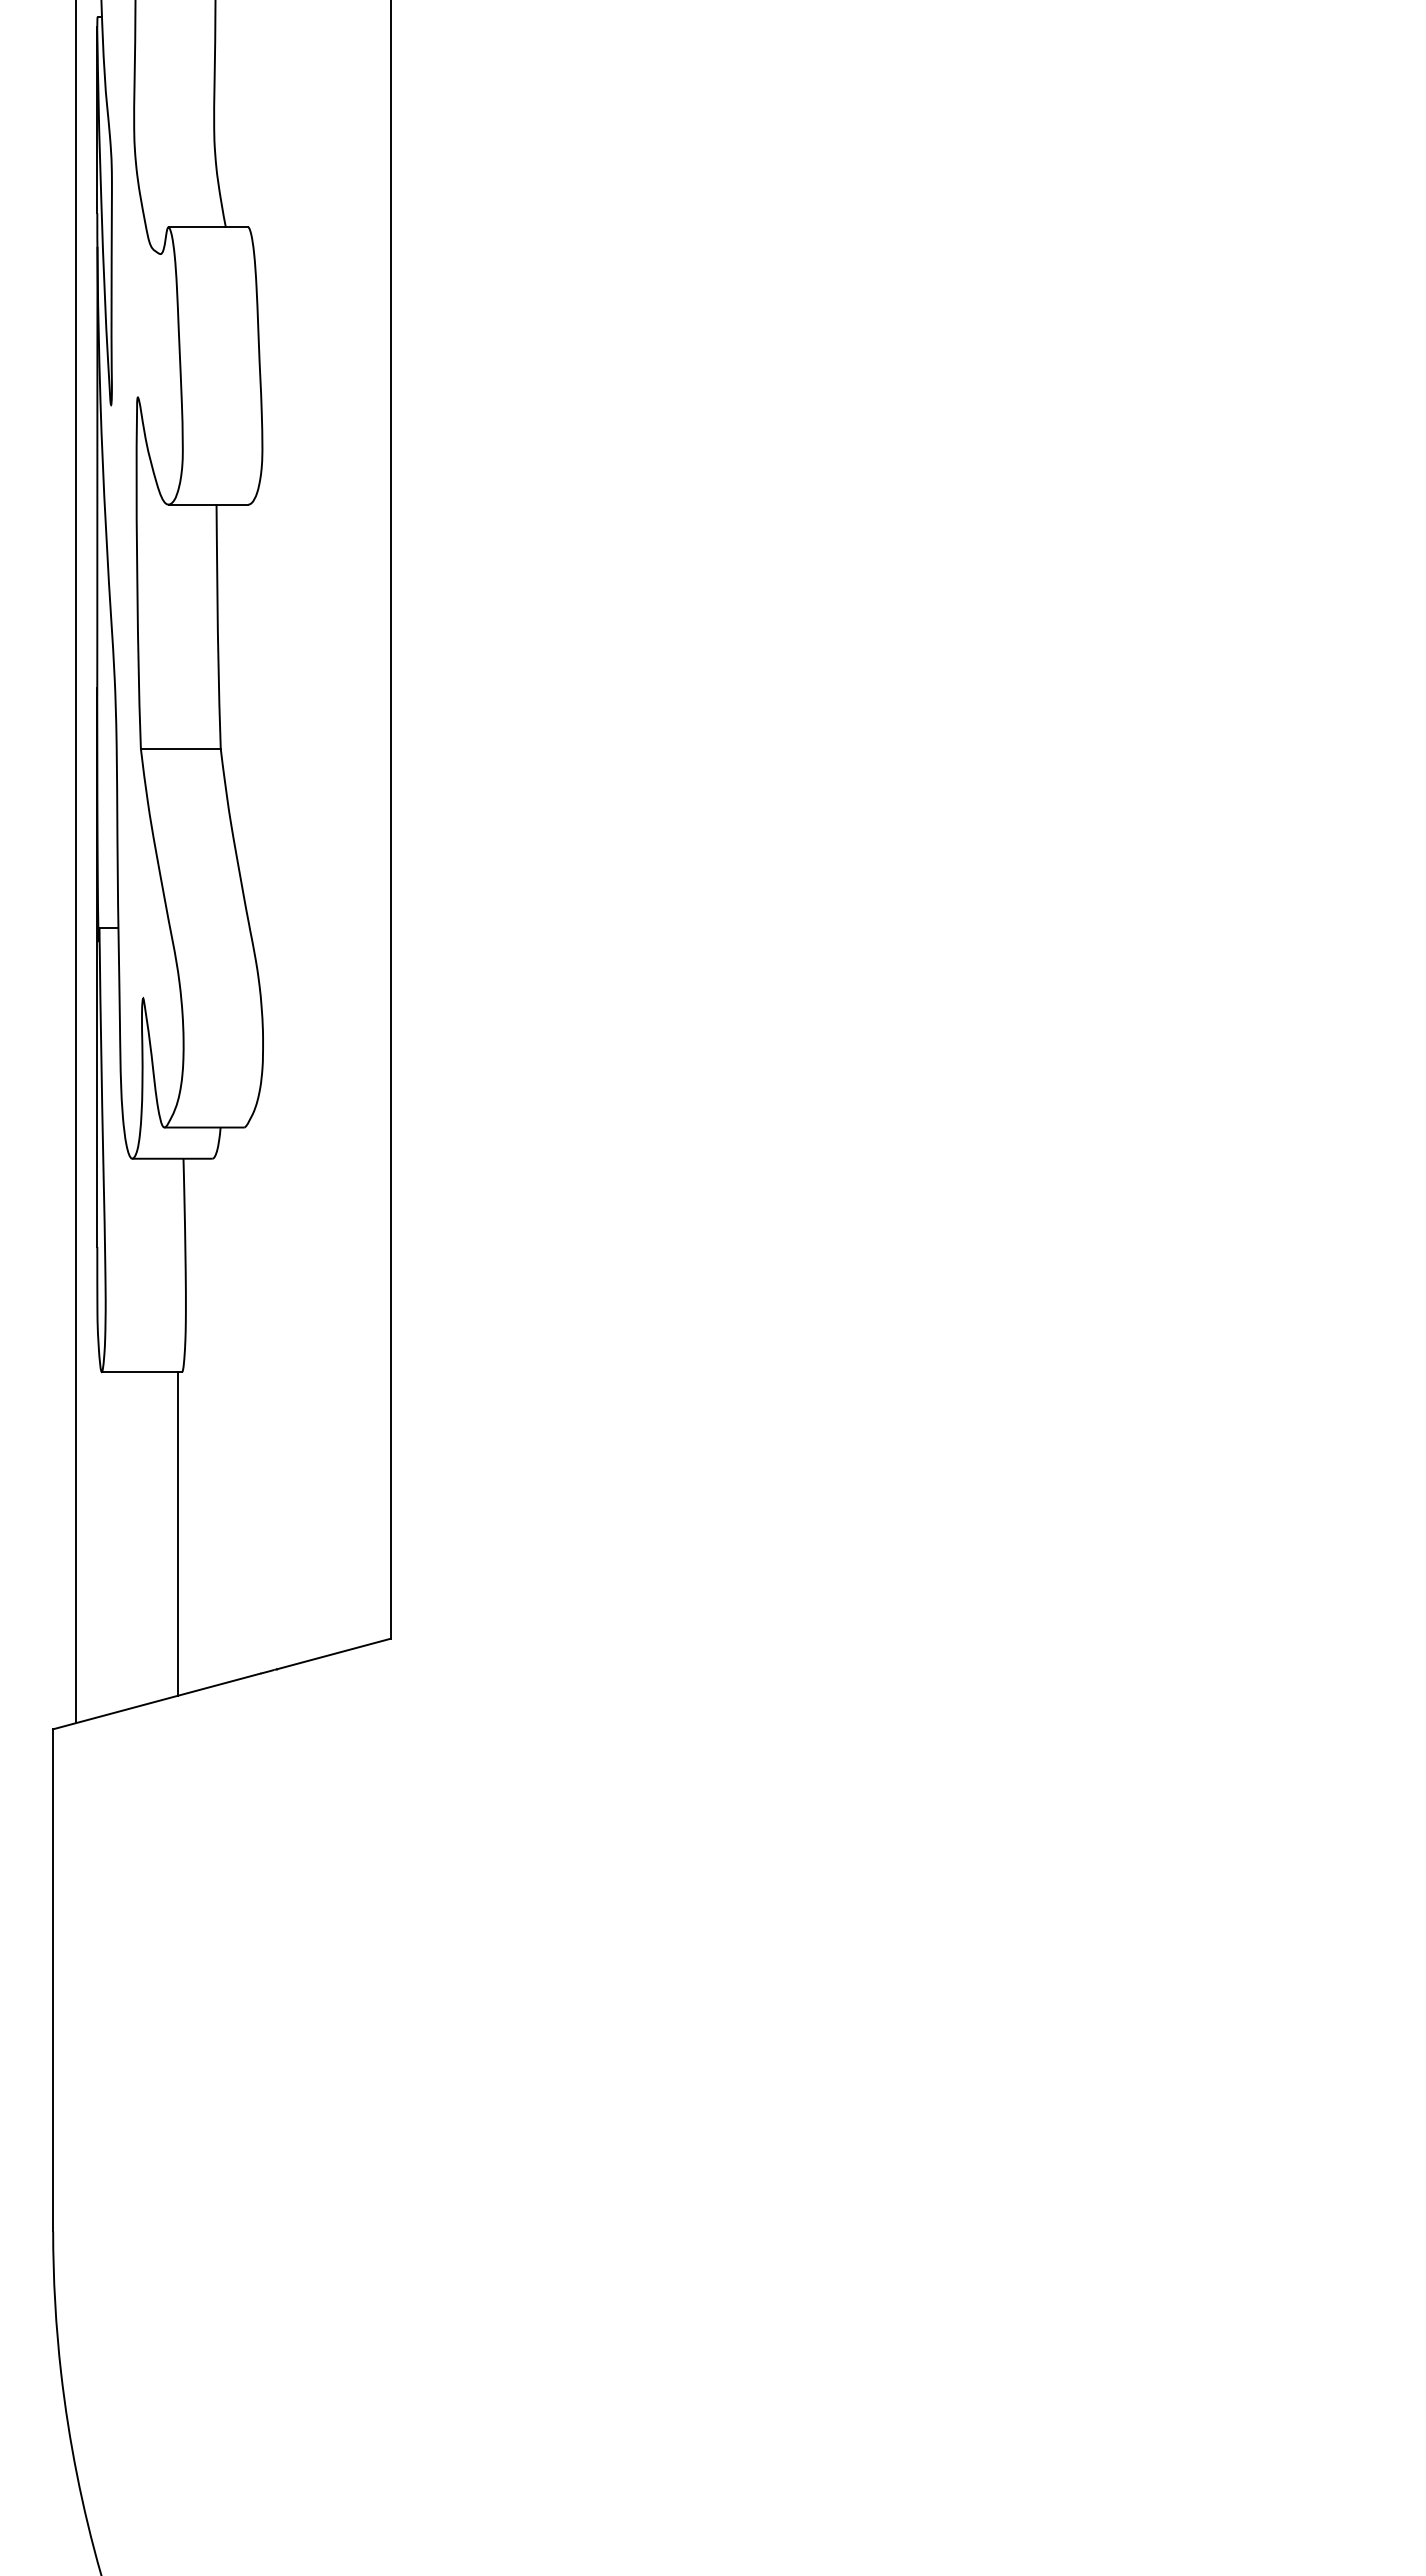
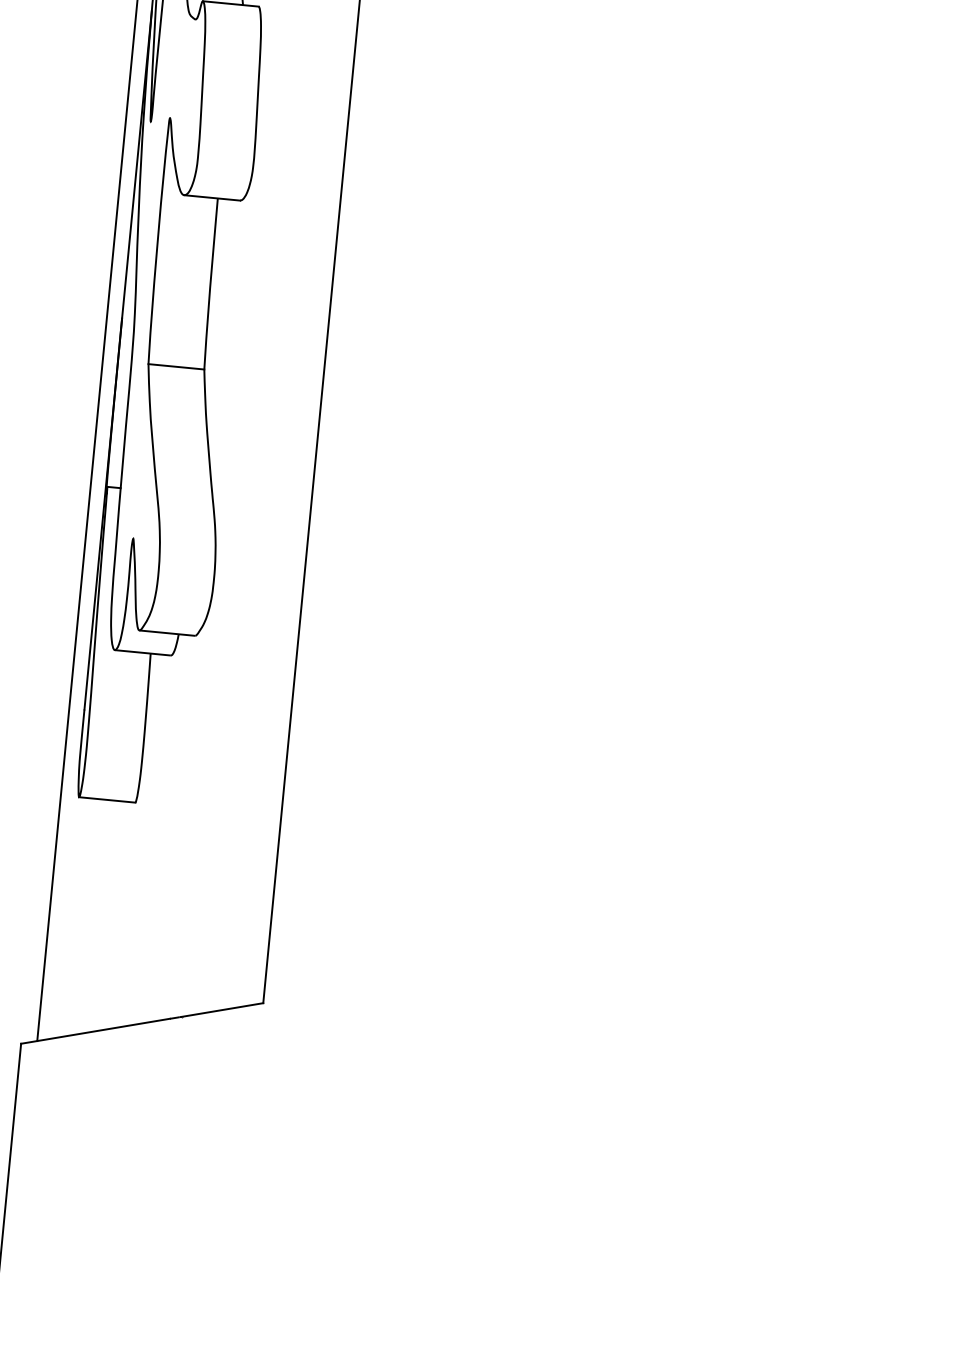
line: (177, 1533) -> (121, 915), removed

